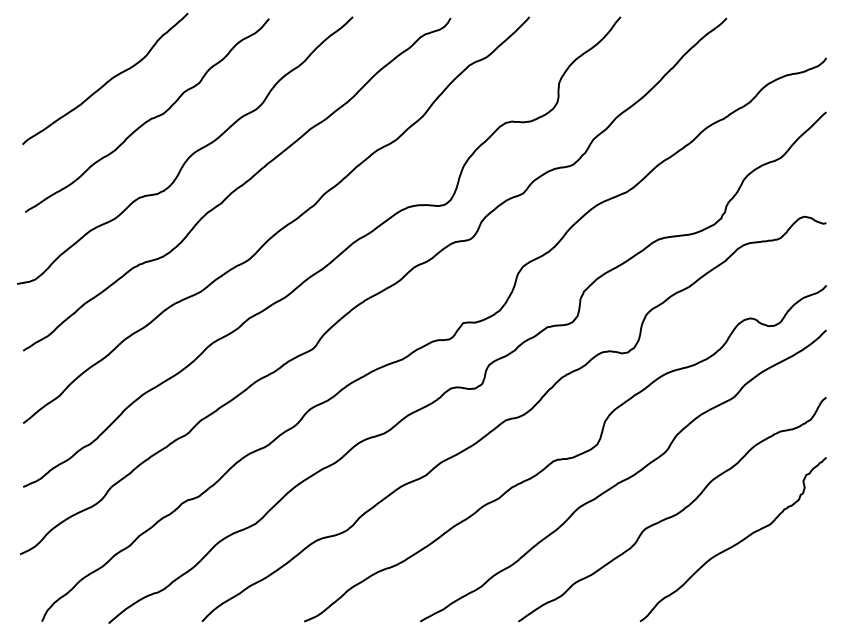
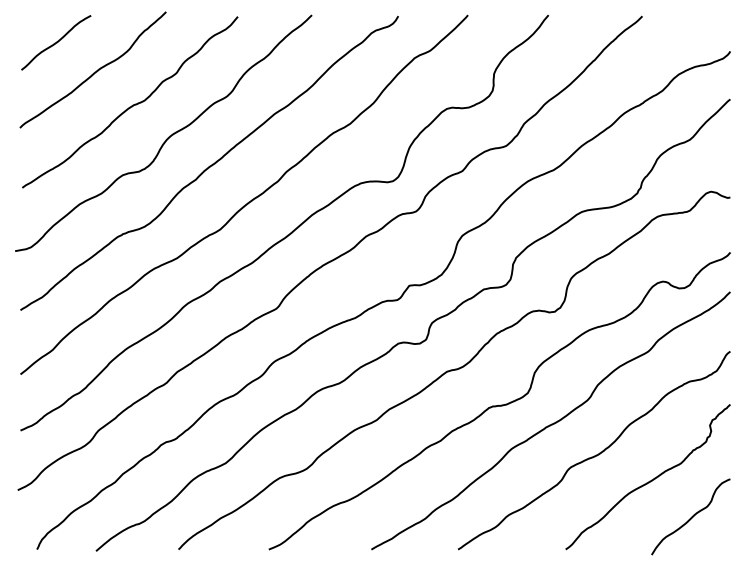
curve: (63, 47) -> (56, 42), added
curve: (782, 584) -> (691, 516), added

